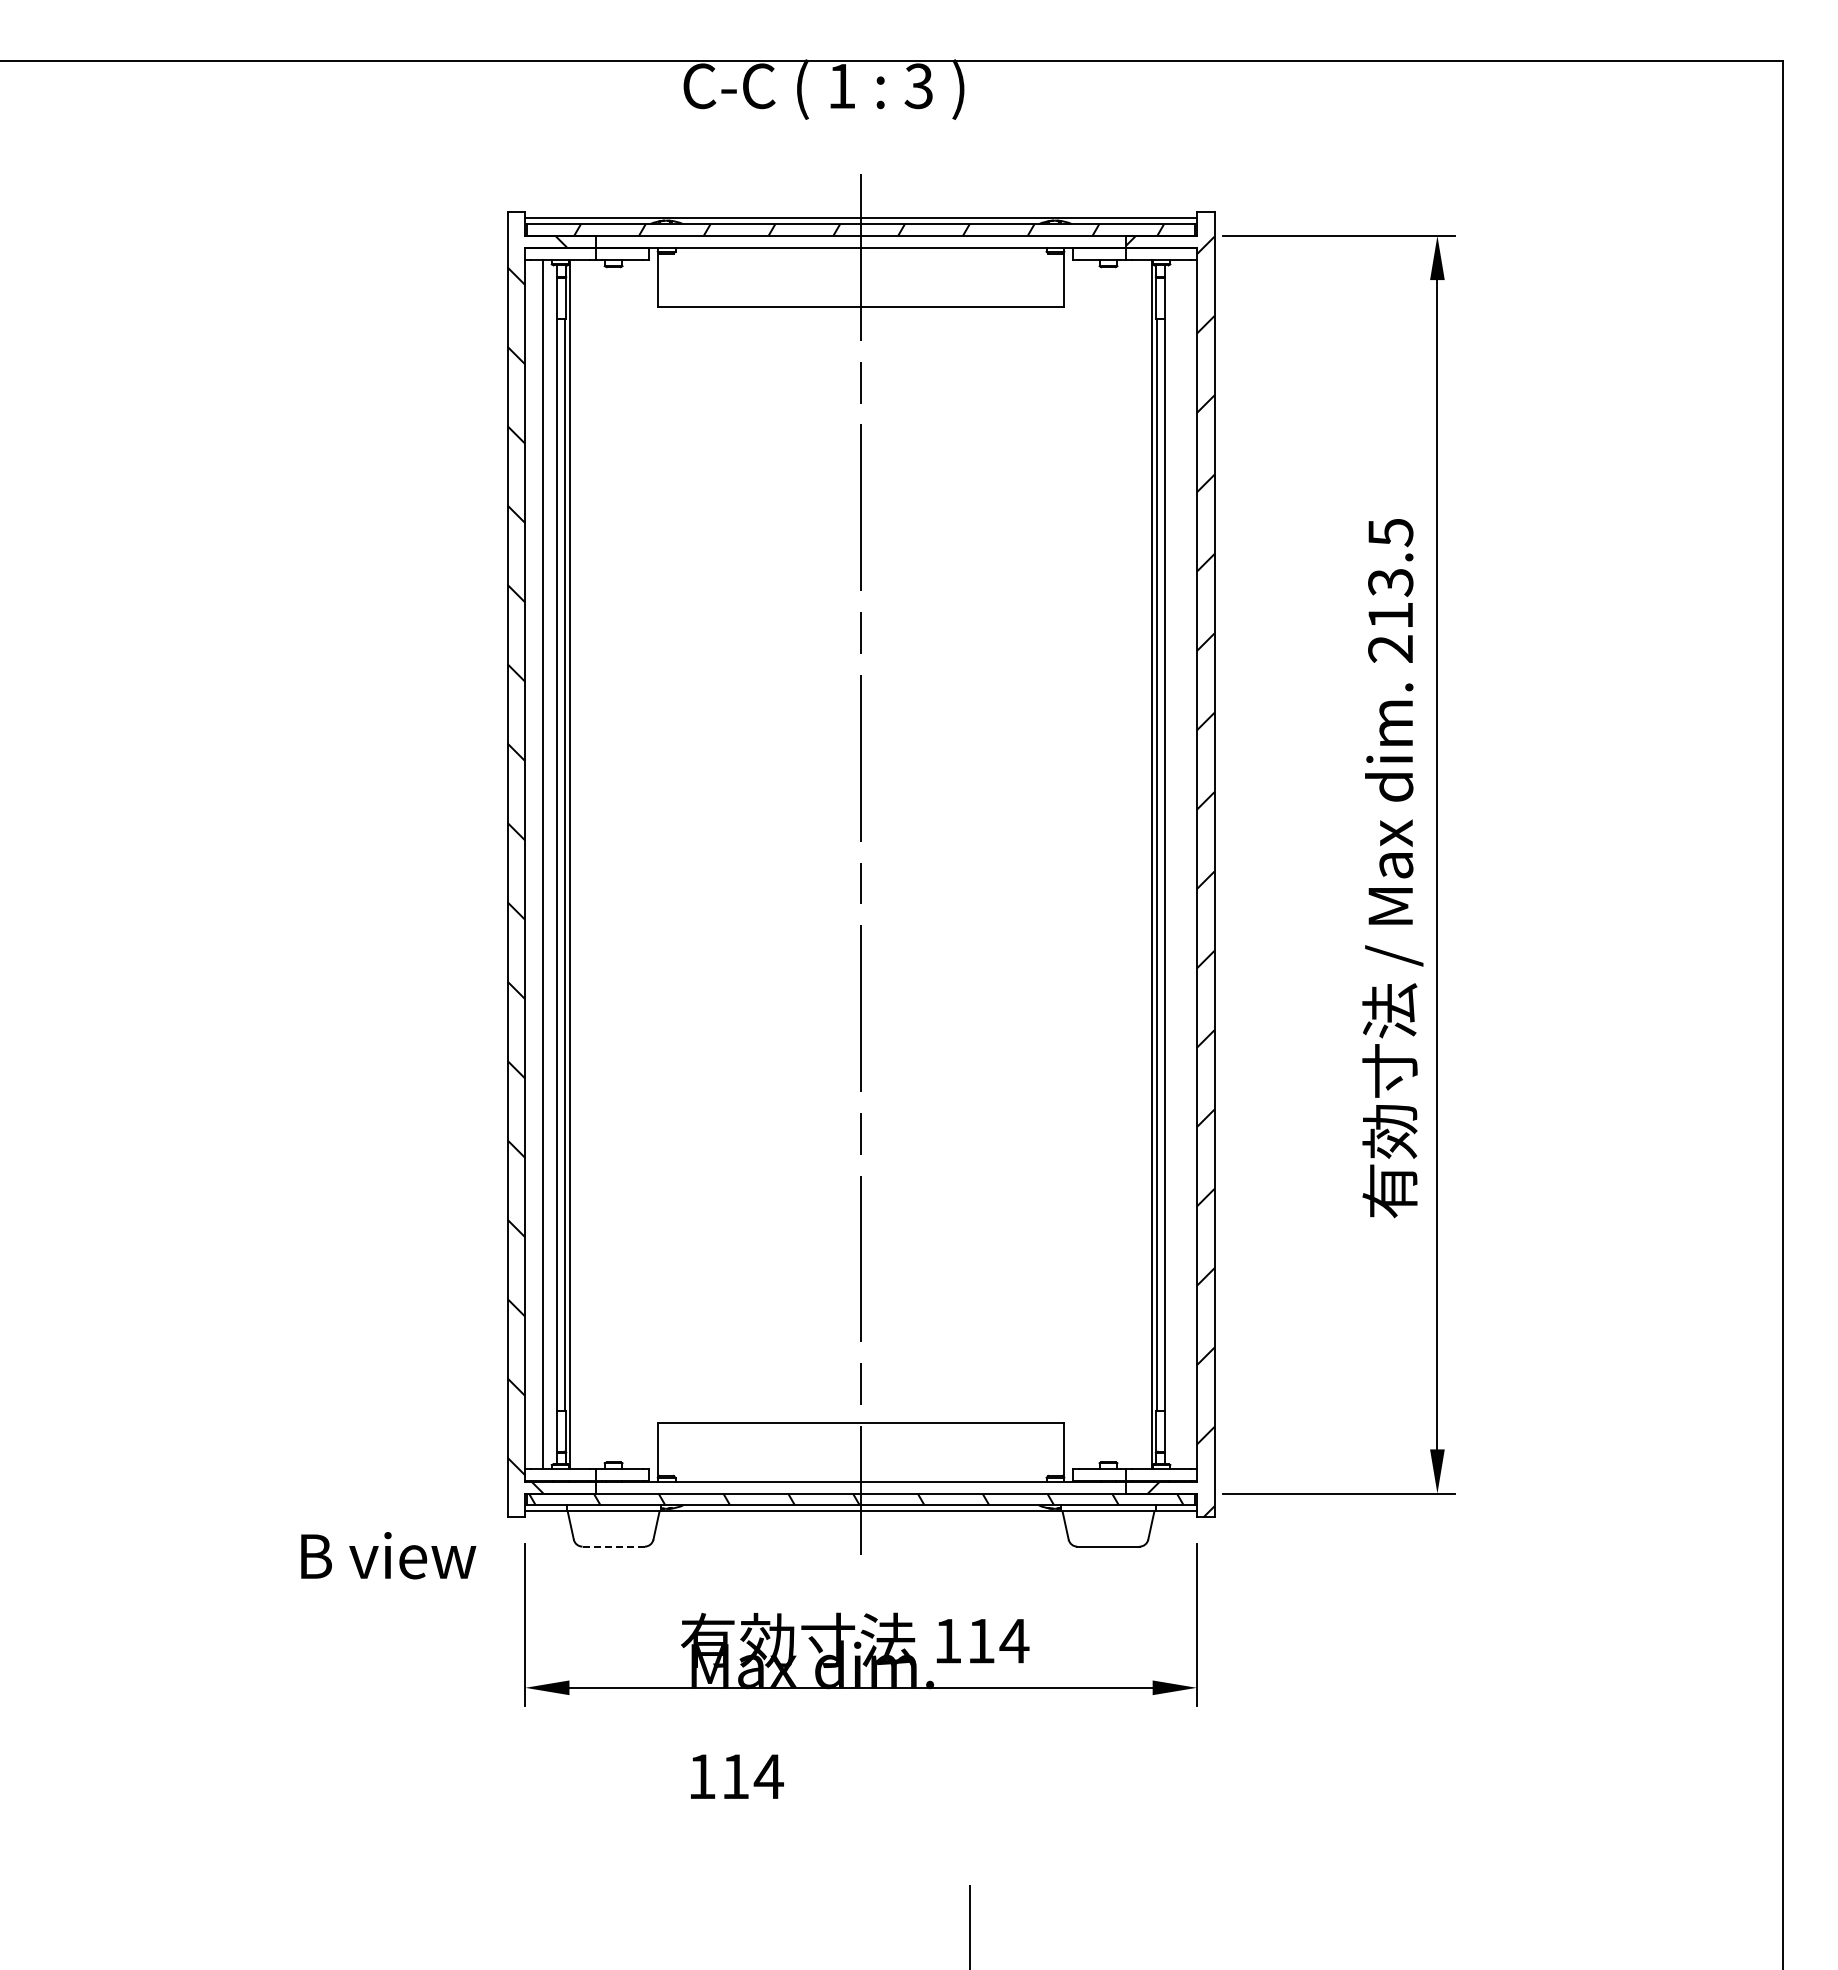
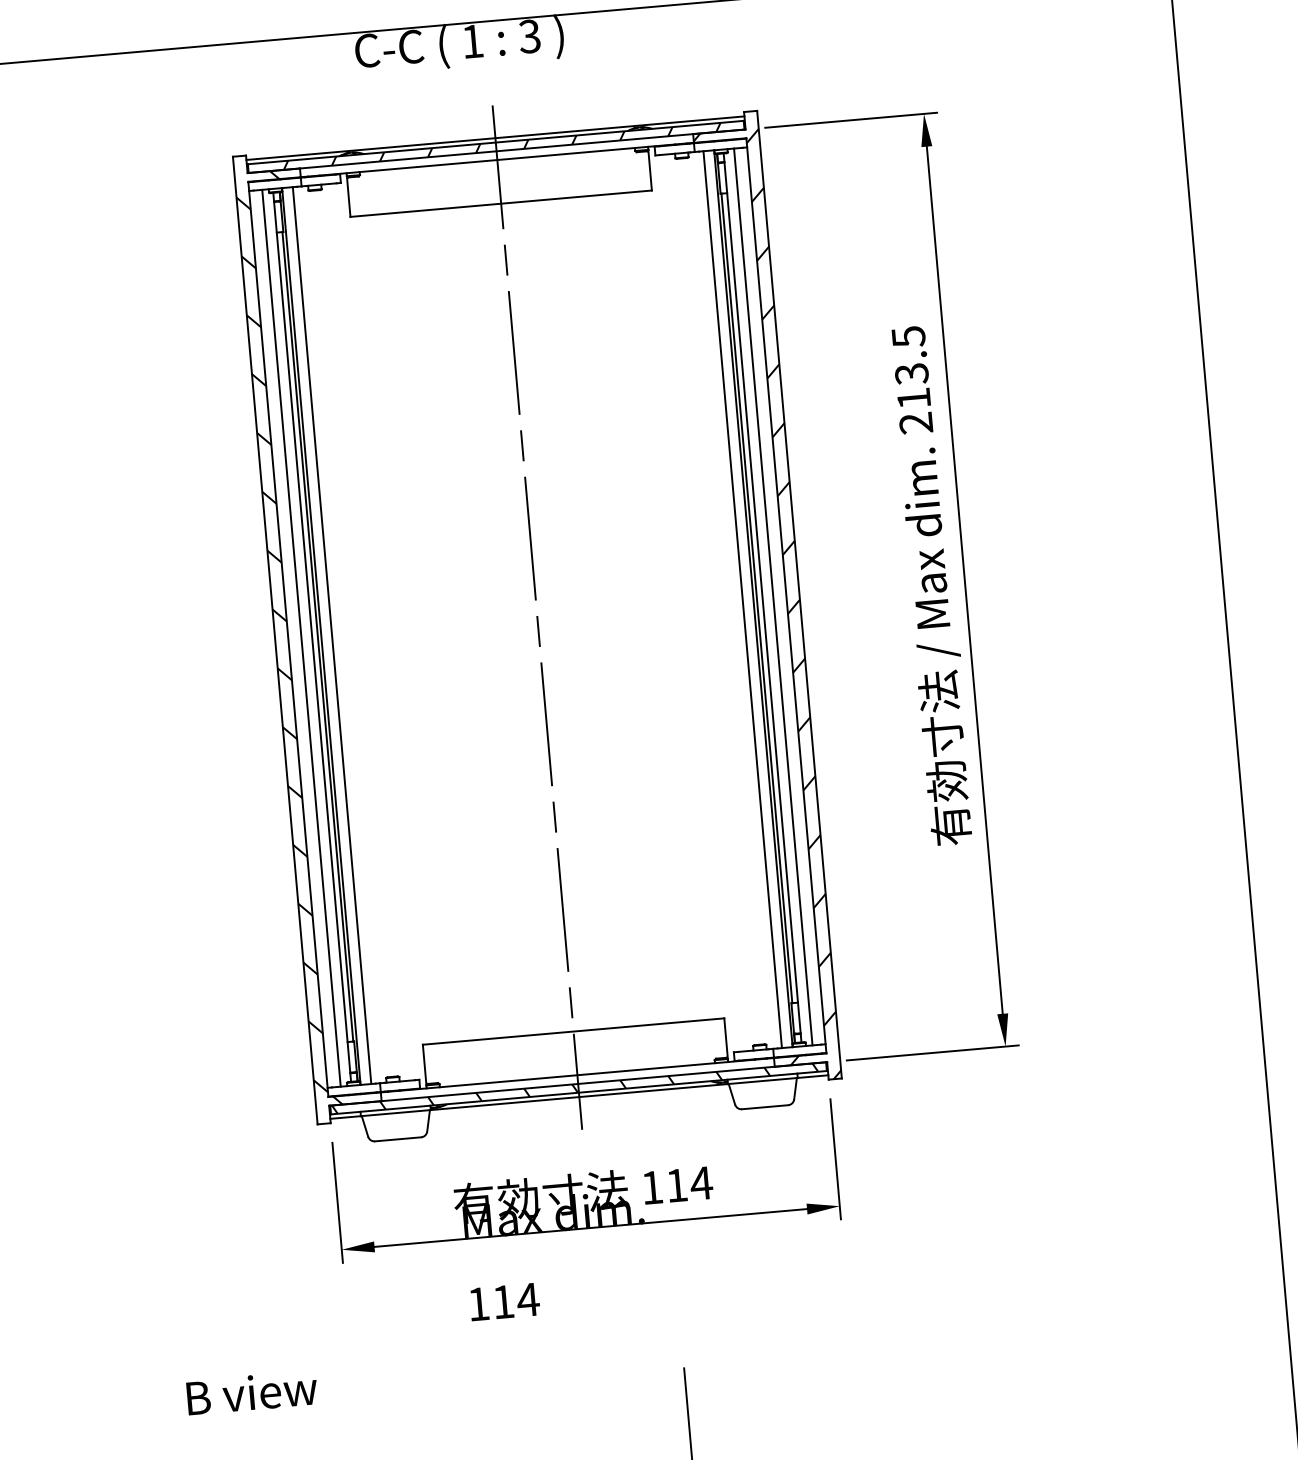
line: (584, 864) -> (332, 635), added
line: (1137, 864) -> (742, 599), added
line: (1179, 864) -> (773, 596), added
line: (613, 1546) -> (398, 1139), dashed -> solid
text: (388, 1555) -> (252, 1392), moved

